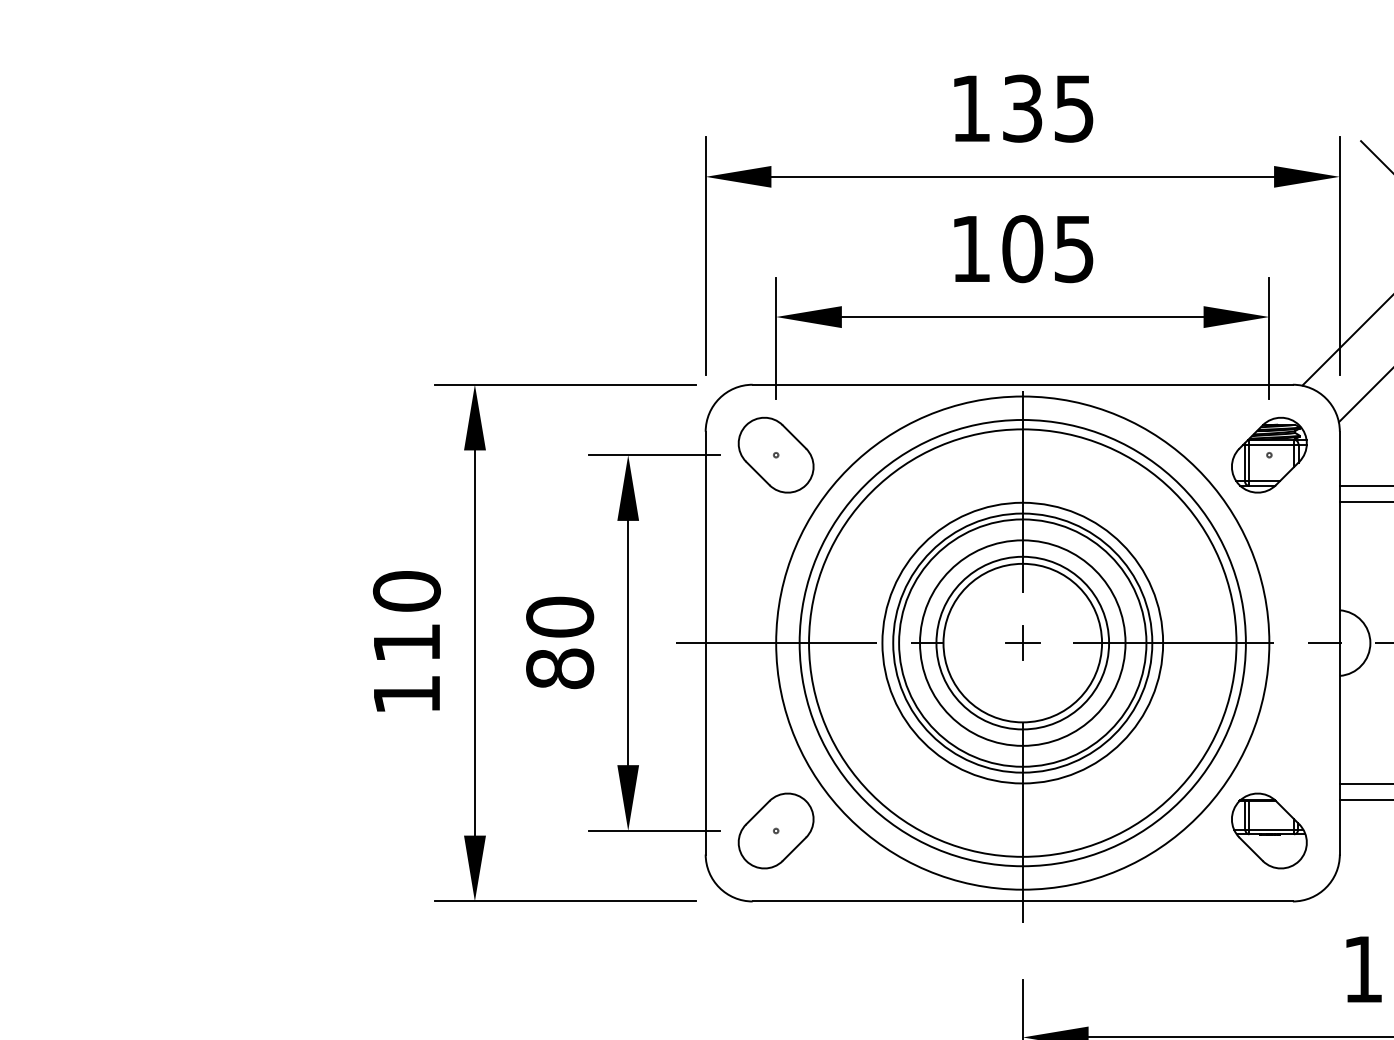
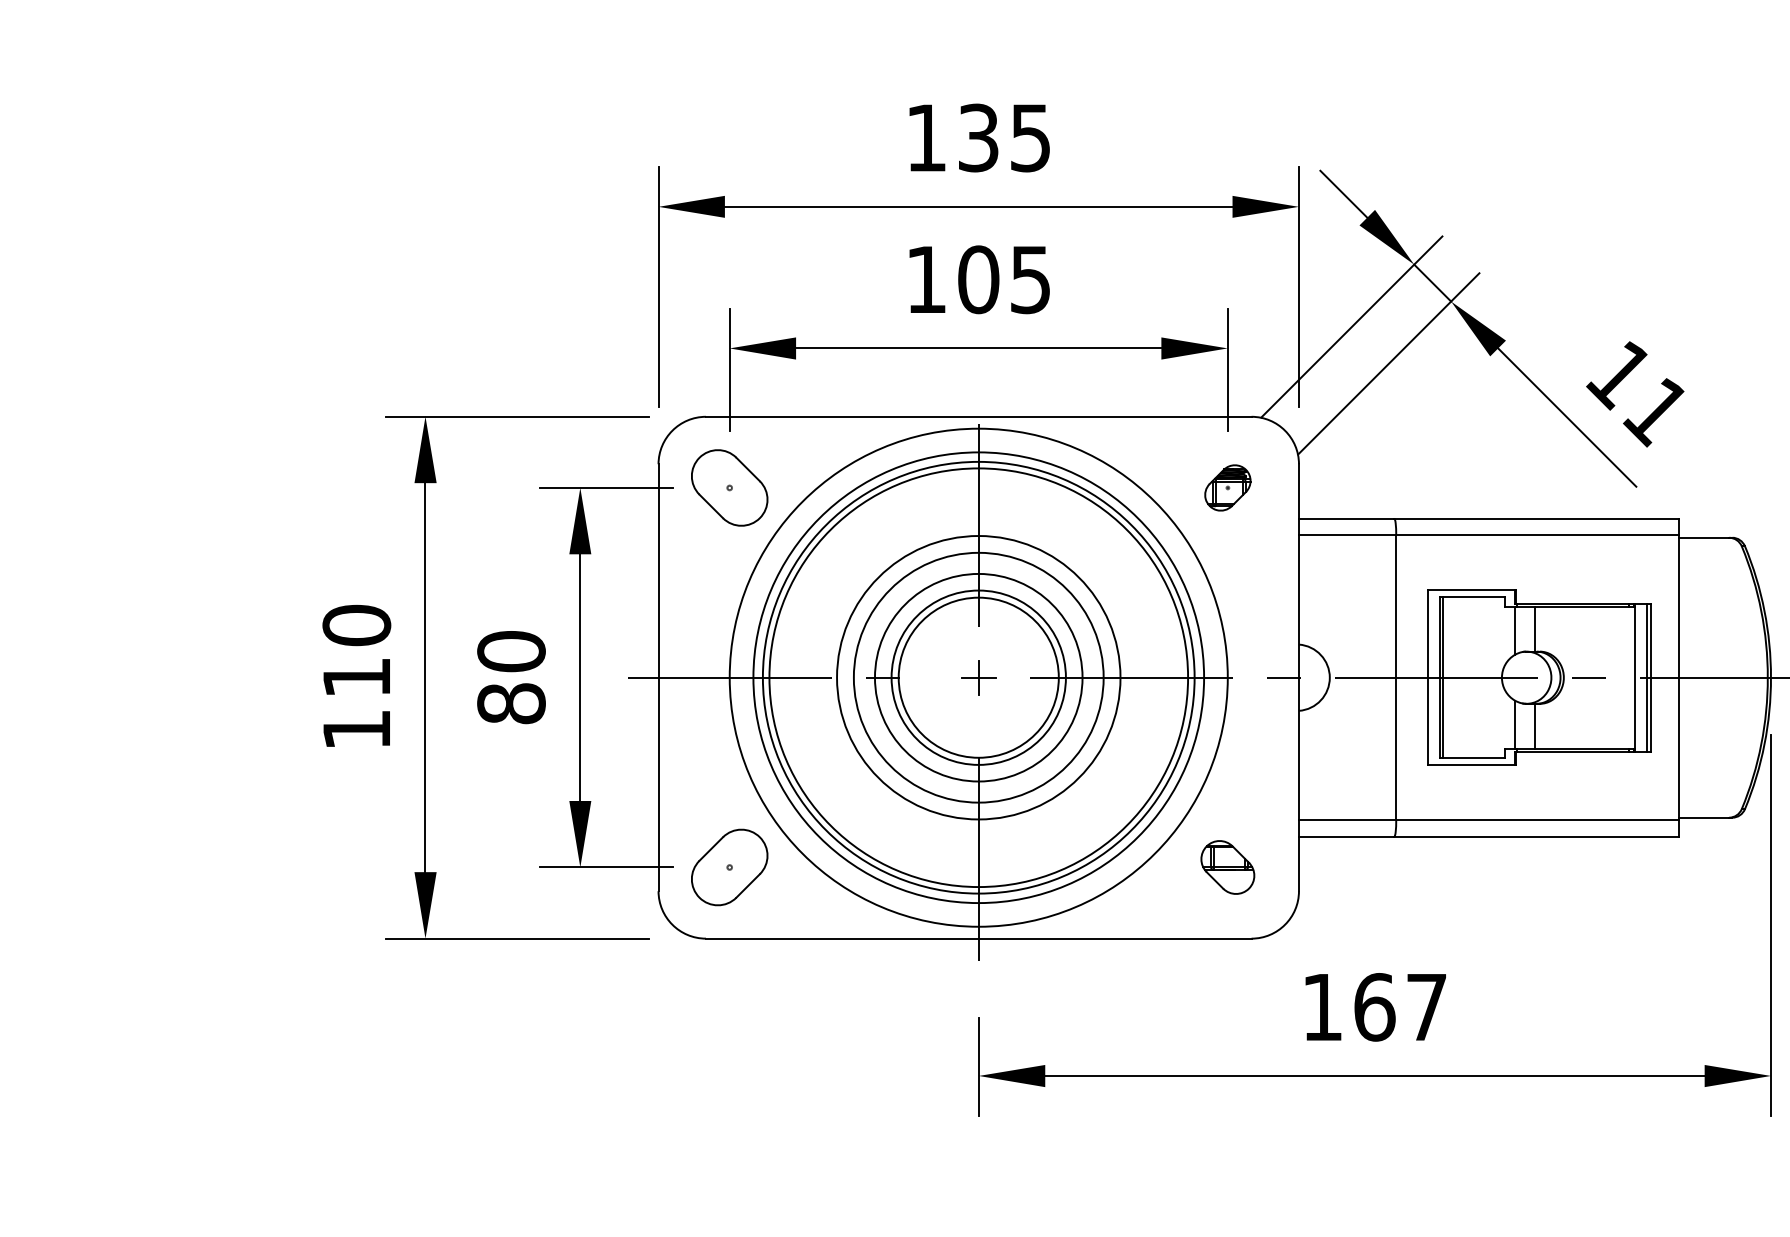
part: (1269, 454) -> (1227, 487), size x0.6
circle: (1022, 642) -> (978, 677), size x1.6
part: (1269, 831) -> (1227, 867), size x0.7

